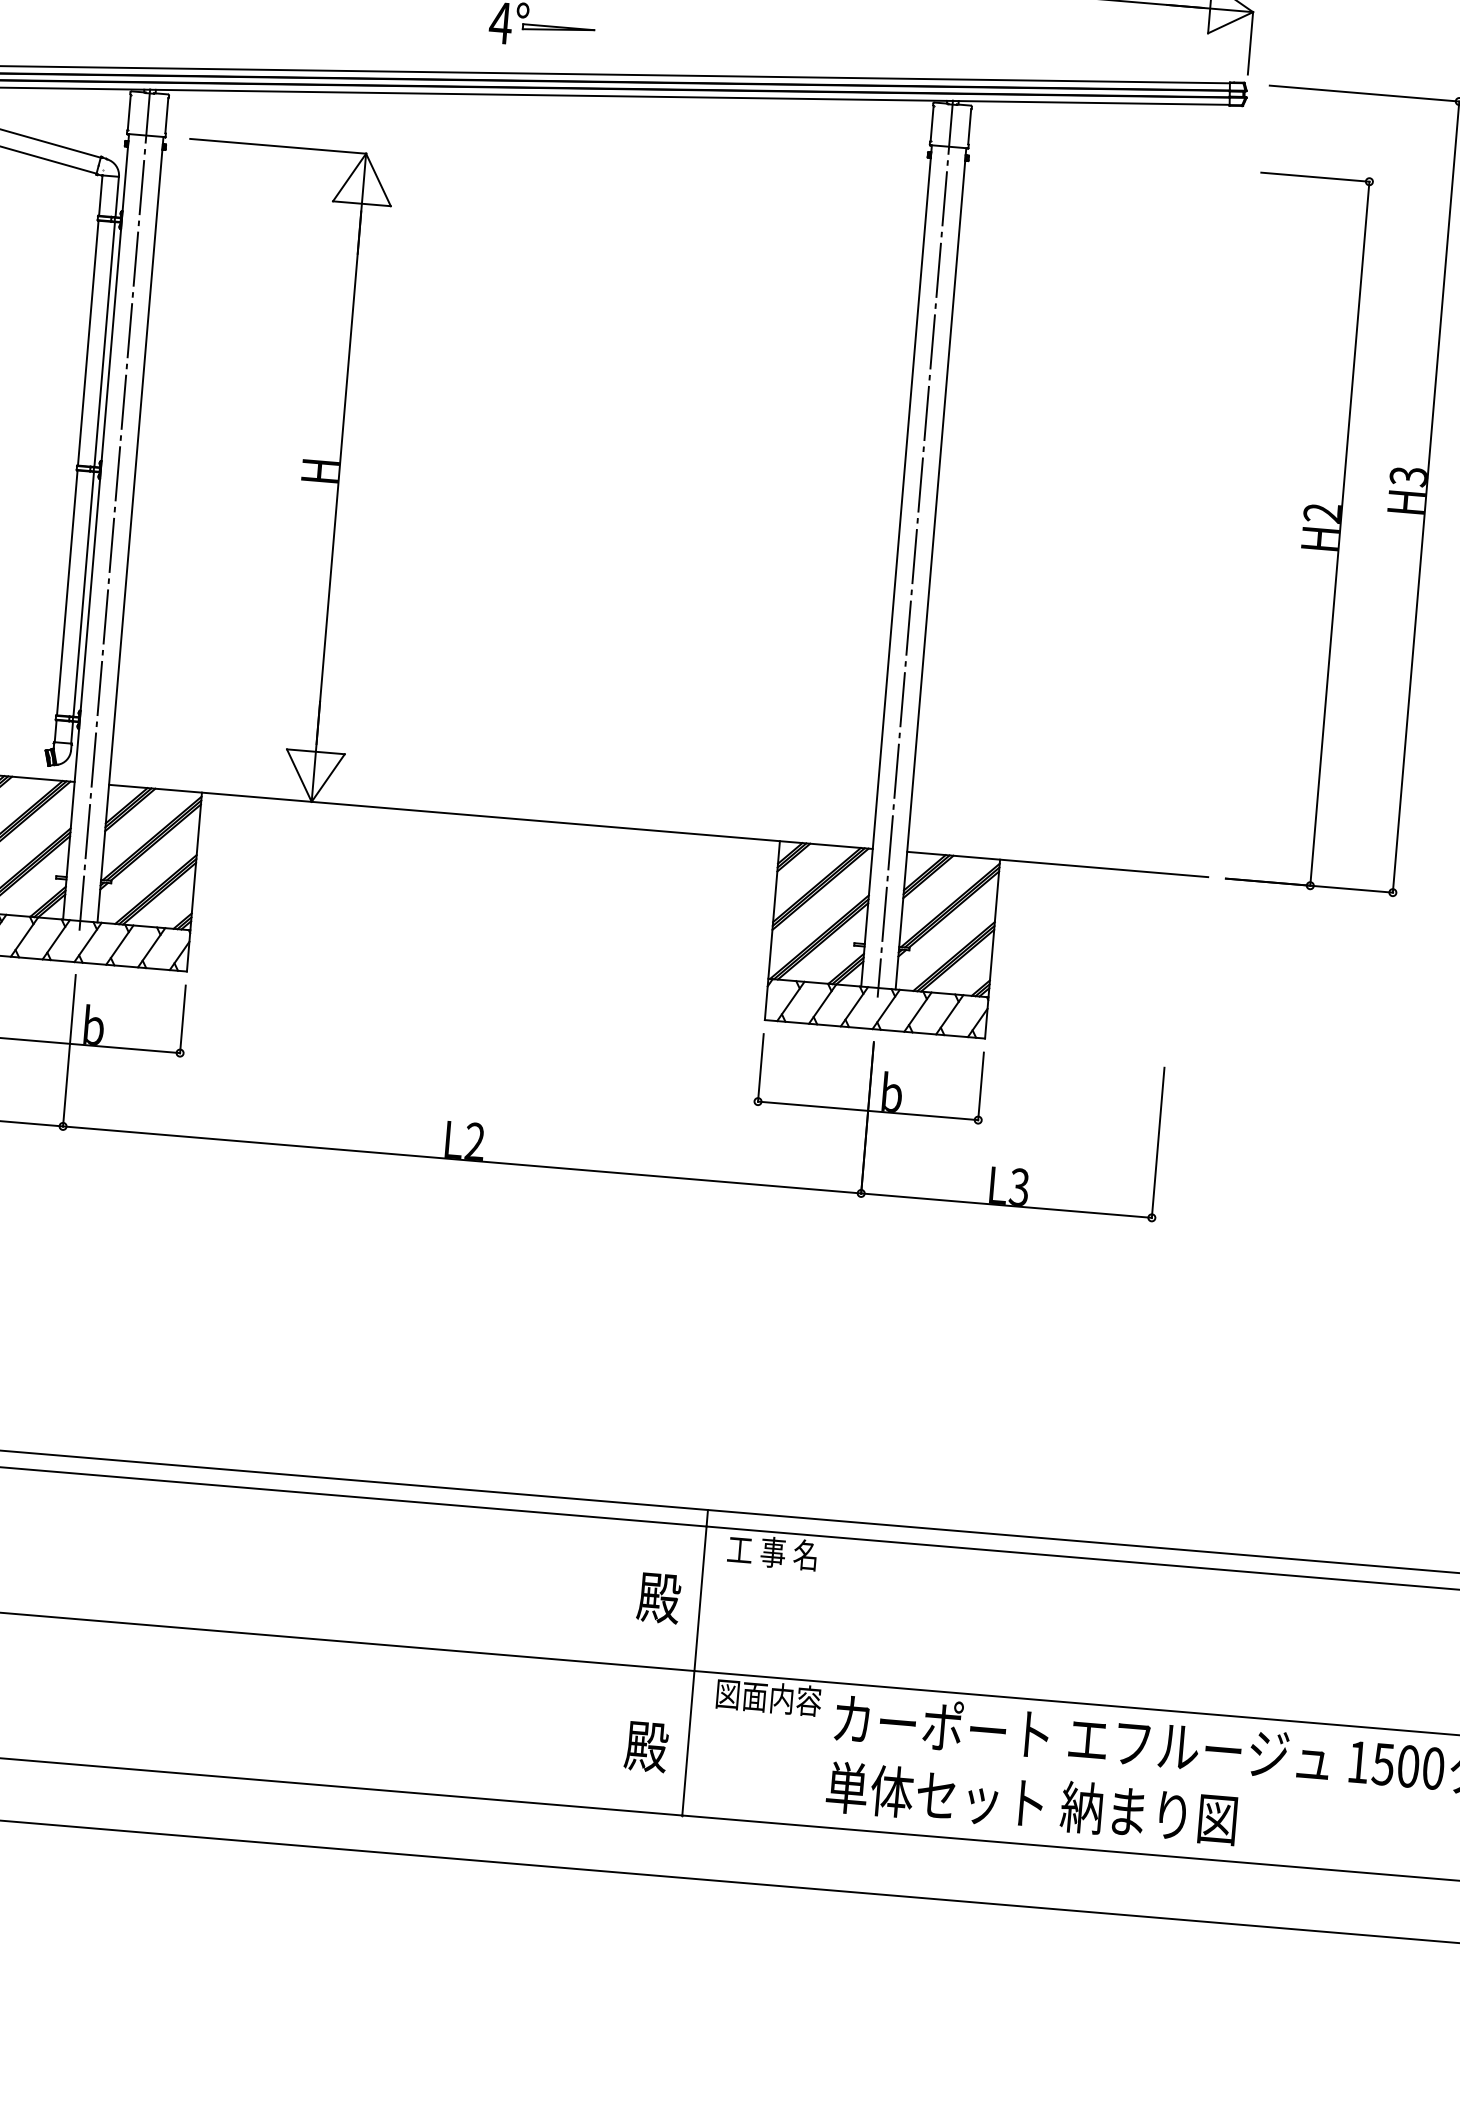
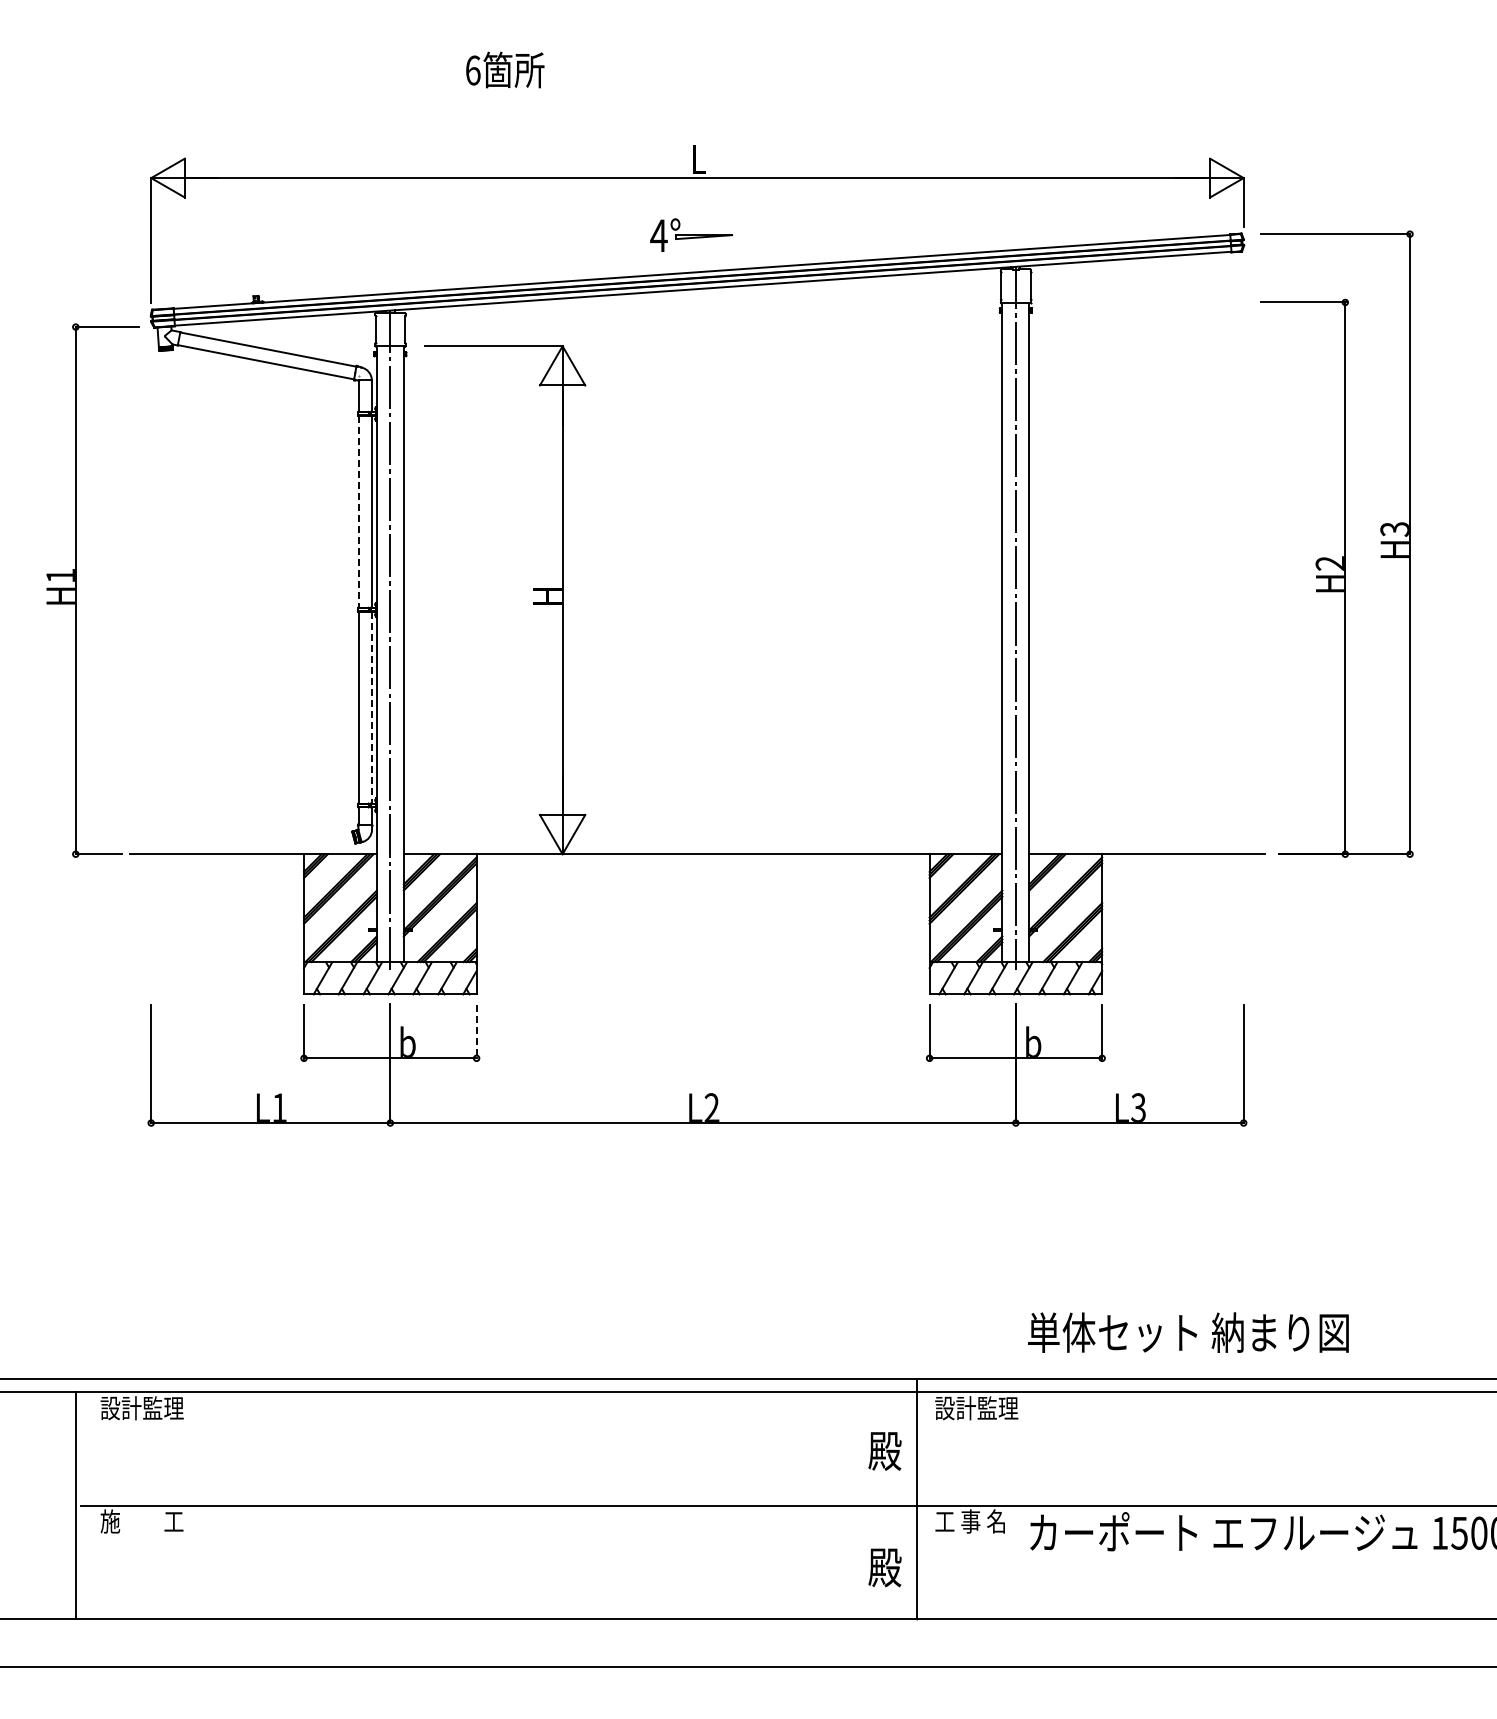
line: (87, 342) -> (358, 511), solid -> dashed
line: (83, 594) -> (371, 707), solid -> dashed
line: (182, 1020) -> (476, 1032), solid -> dashed
text: (780, 1553) -> (976, 1408), 工 事 名 -> 設計監理
text: (768, 1697) -> (976, 1521), 図面内容 -> 工 事 名
text: (1031, 1803) -> (1188, 1332), moved

